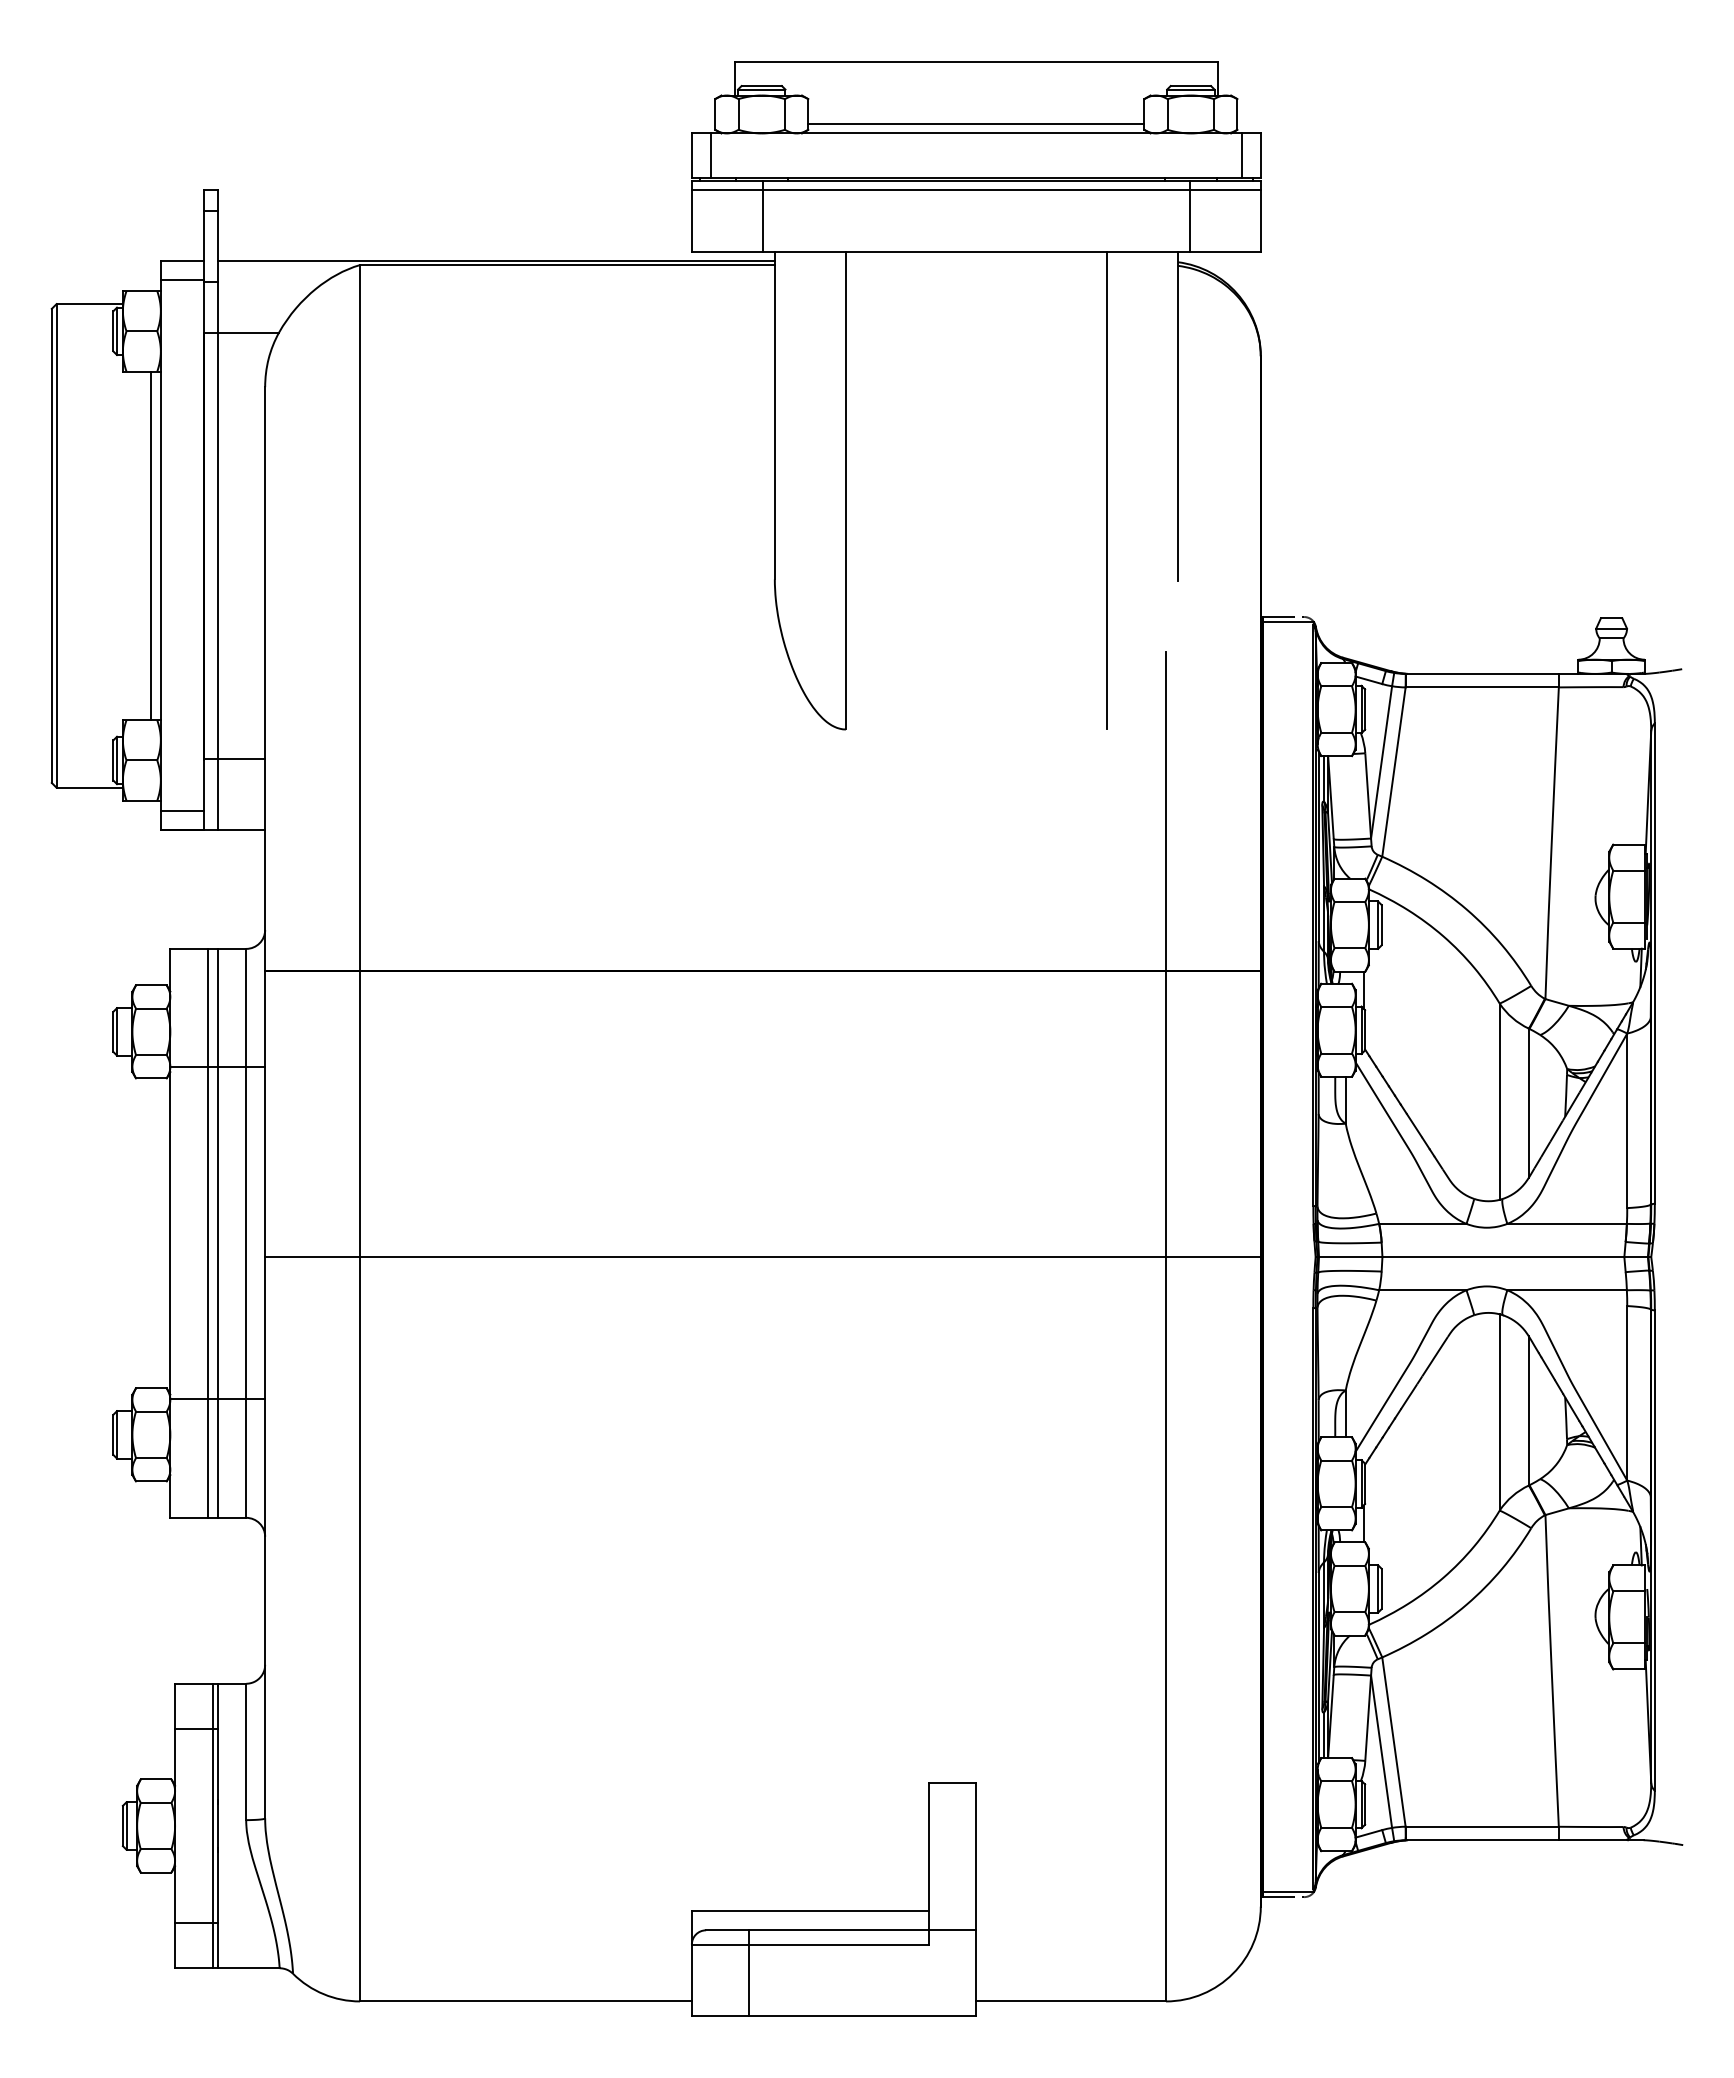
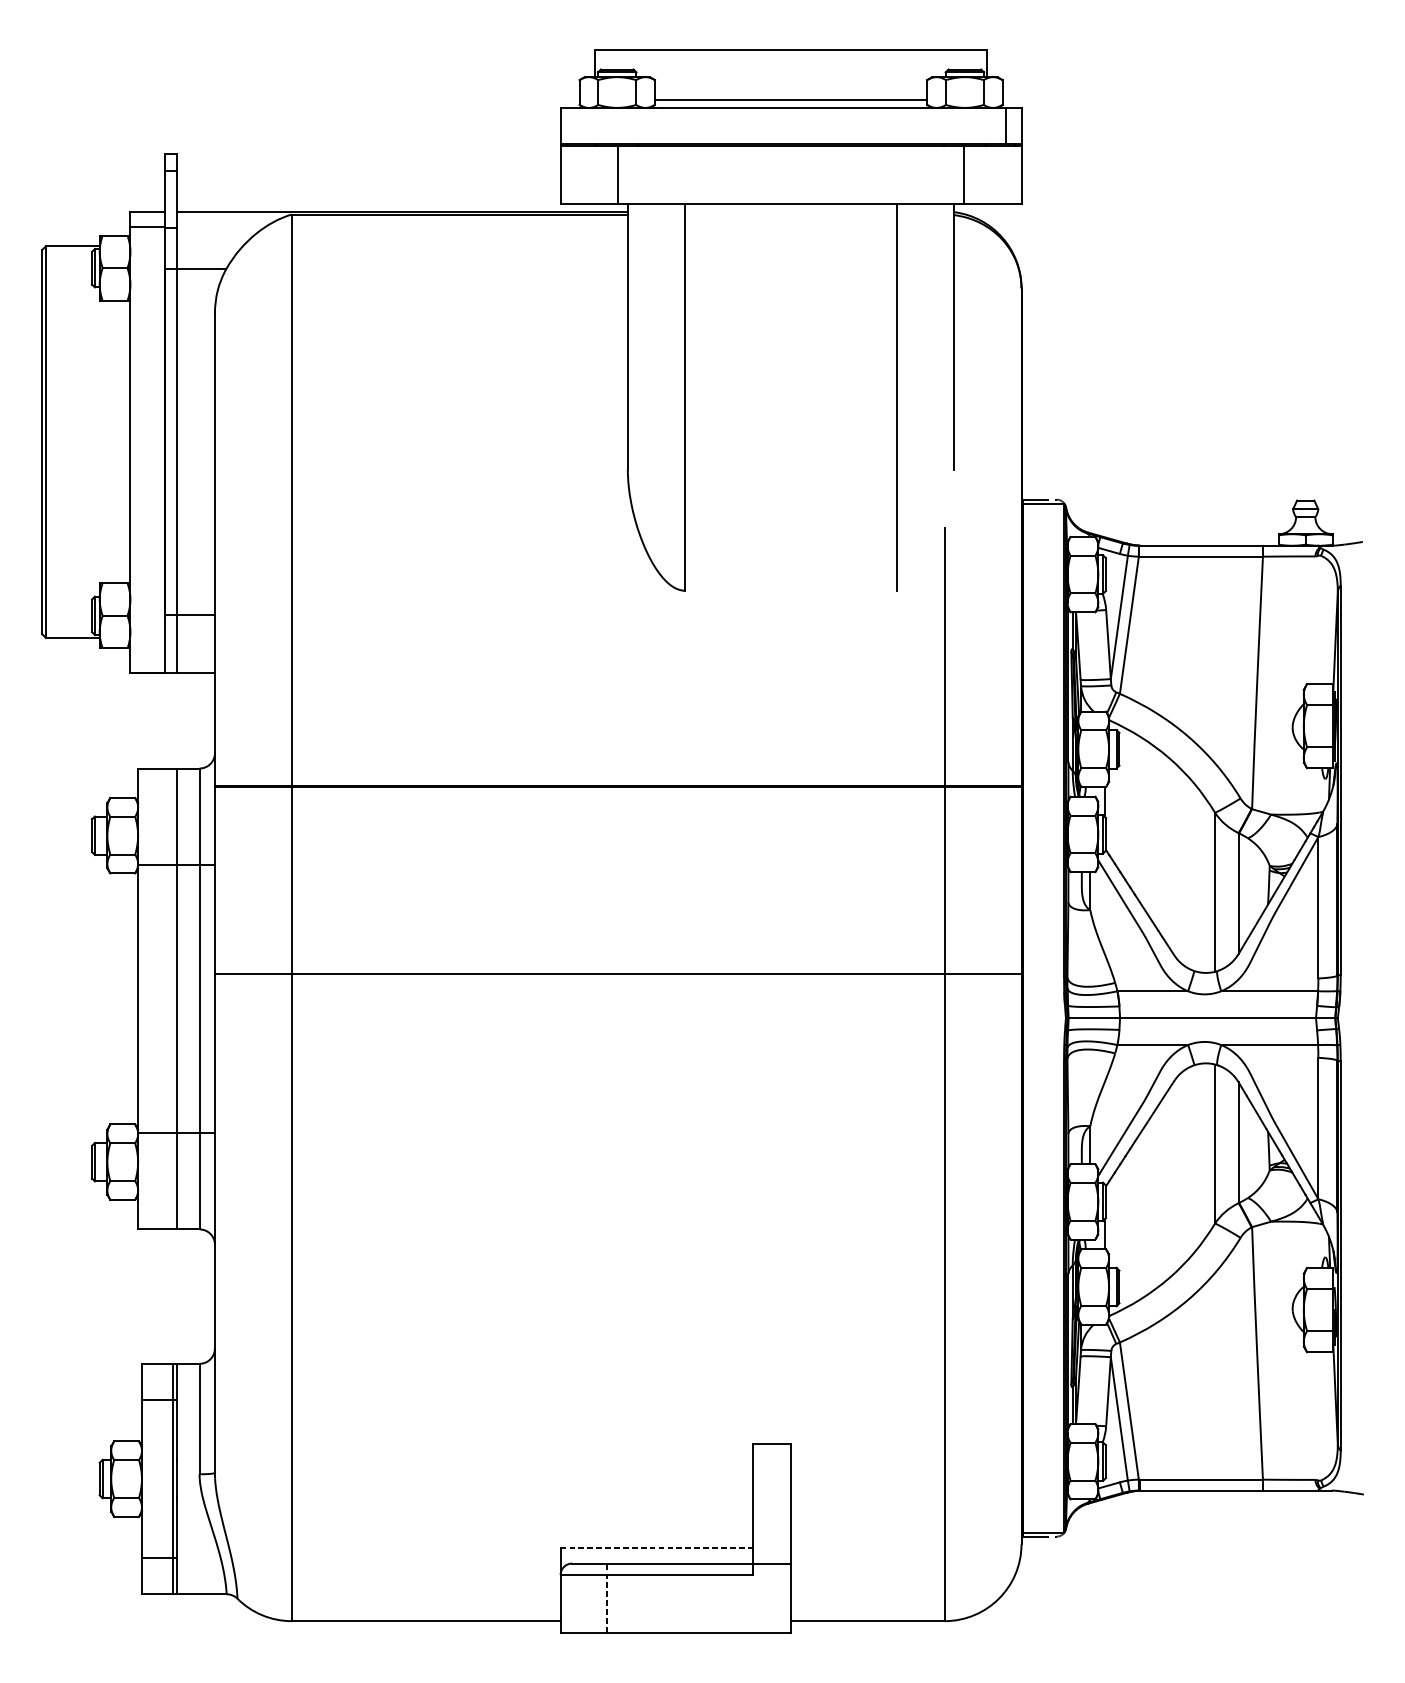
line: (710, 155) -> (575, 125), removed
line: (975, 190) -> (790, 154), removed
line: (151, 545) -> (122, 441), removed
line: (181, 811) -> (147, 657), removed
line: (208, 1232) -> (169, 998), removed
line: (762, 1257) -> (617, 974), moved
line: (810, 1911) -> (656, 1548), solid -> dashed
line: (748, 1972) -> (606, 1597), solid -> dashed

